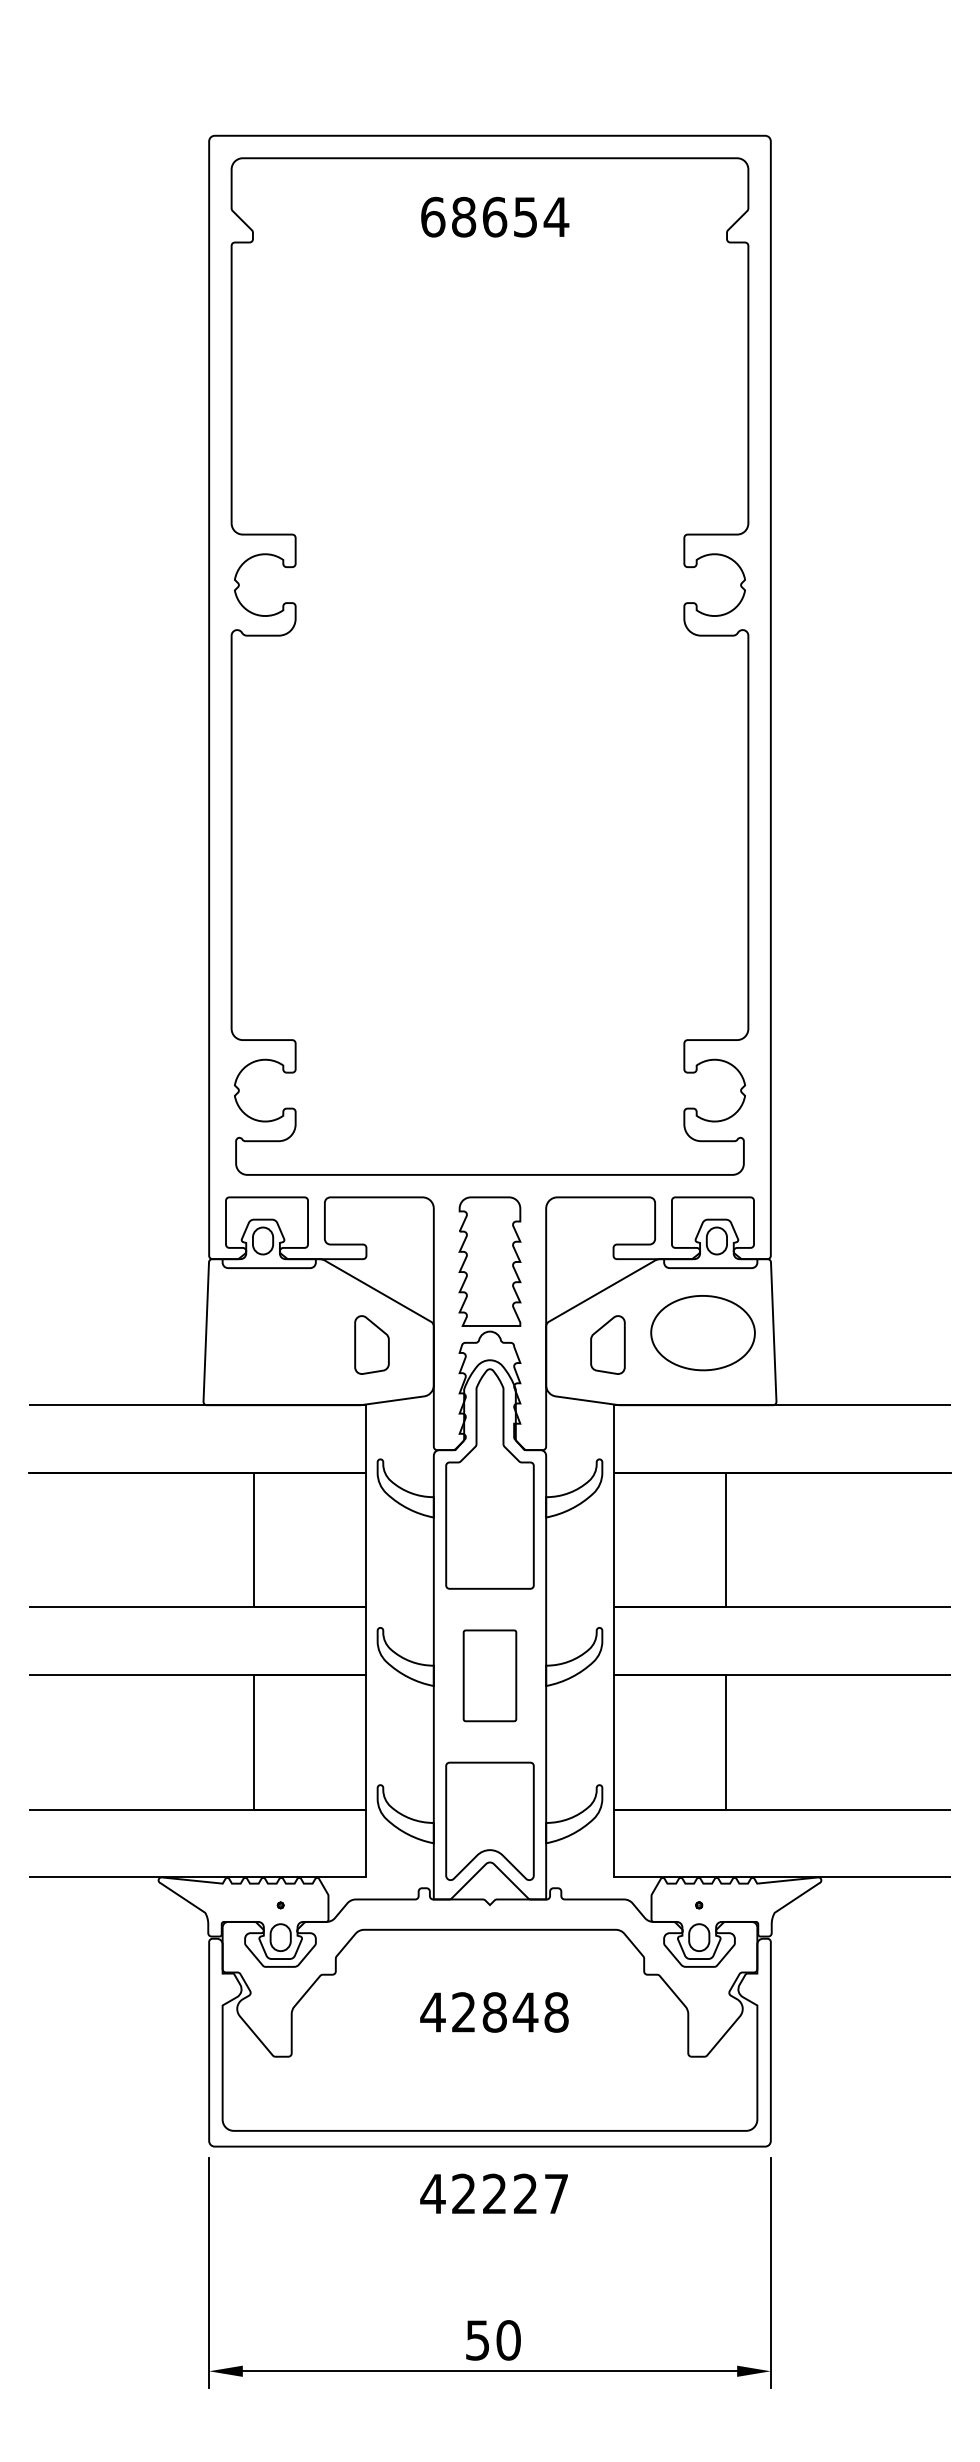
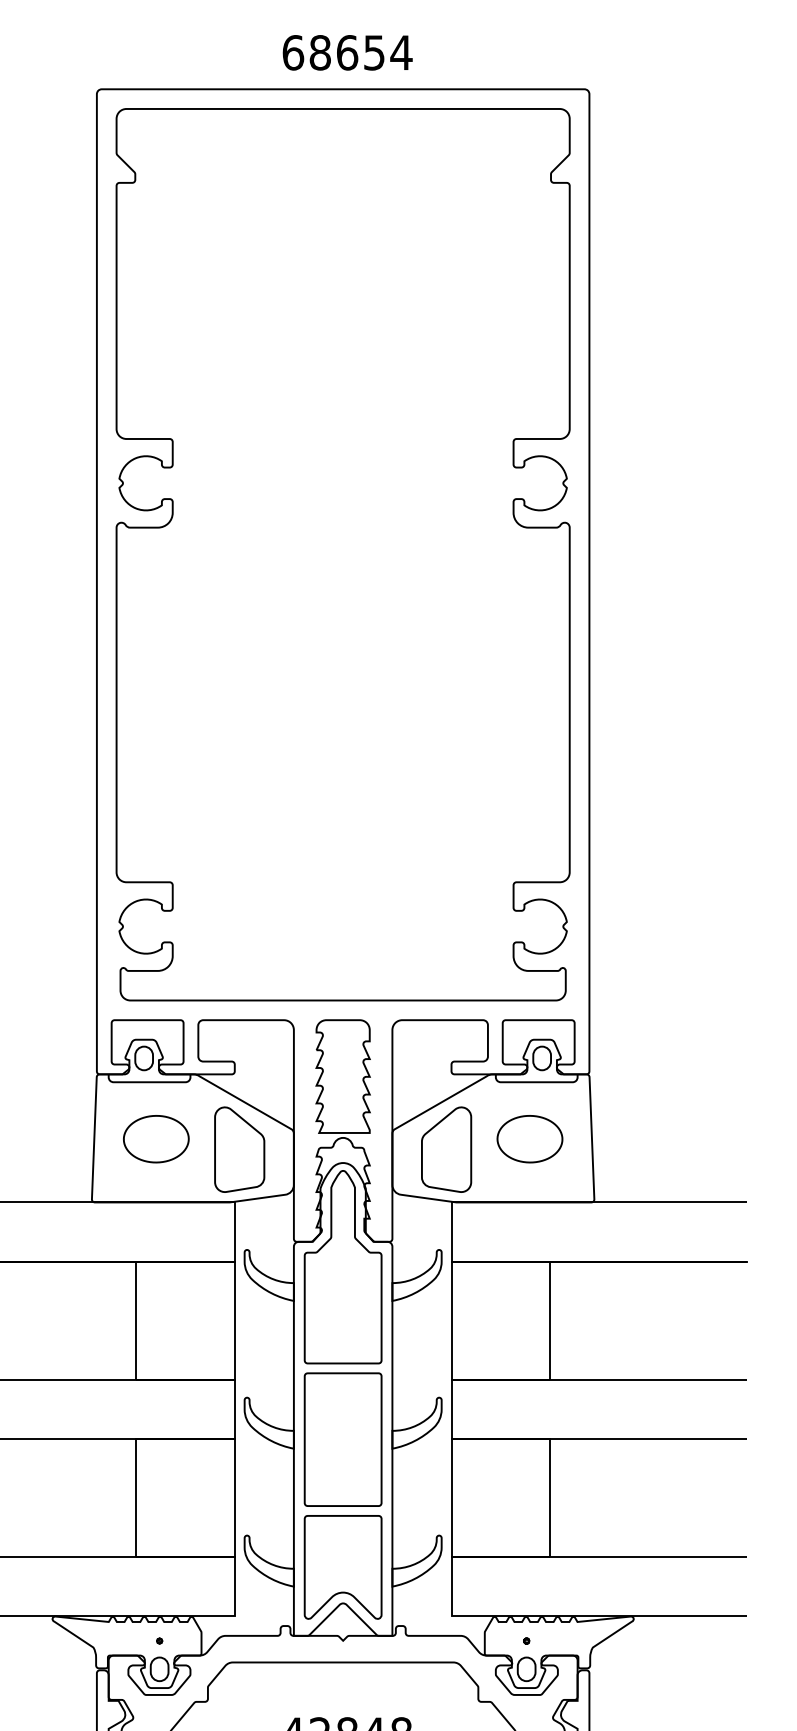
text: (495, 216) -> (347, 52), moved
part: (276, 1332) -> (155, 1138), added
part: (702, 1332) -> (529, 1138), size x0.71
part: (371, 1344) -> (239, 1149), size x1.67
part: (607, 1344) -> (446, 1149), size x1.67
part: (489, 1675) -> (342, 1439), size x1.67

